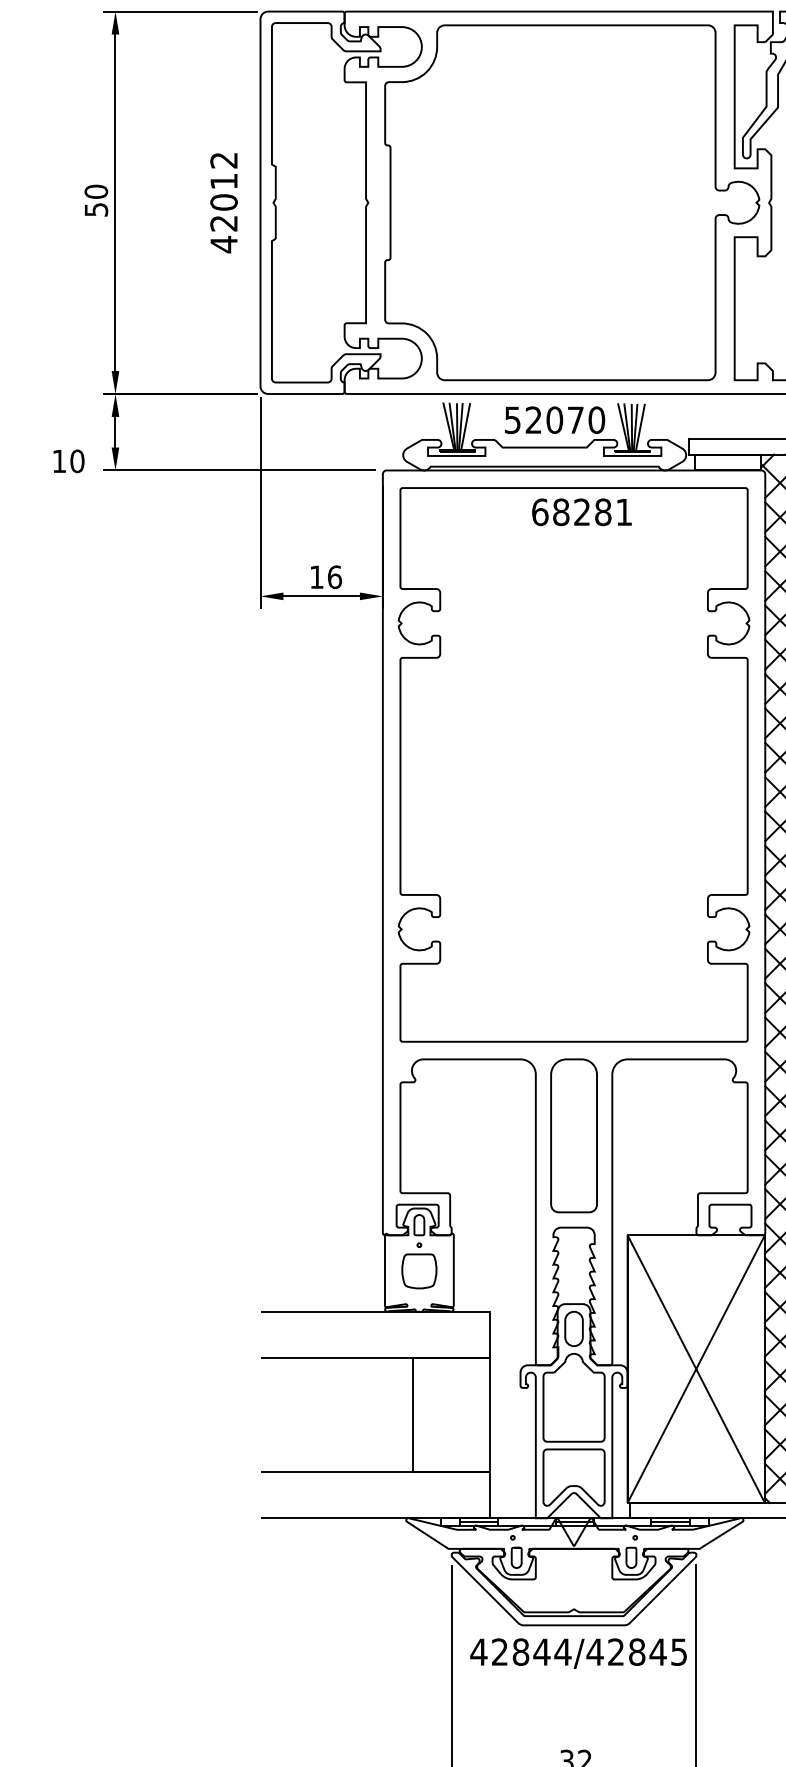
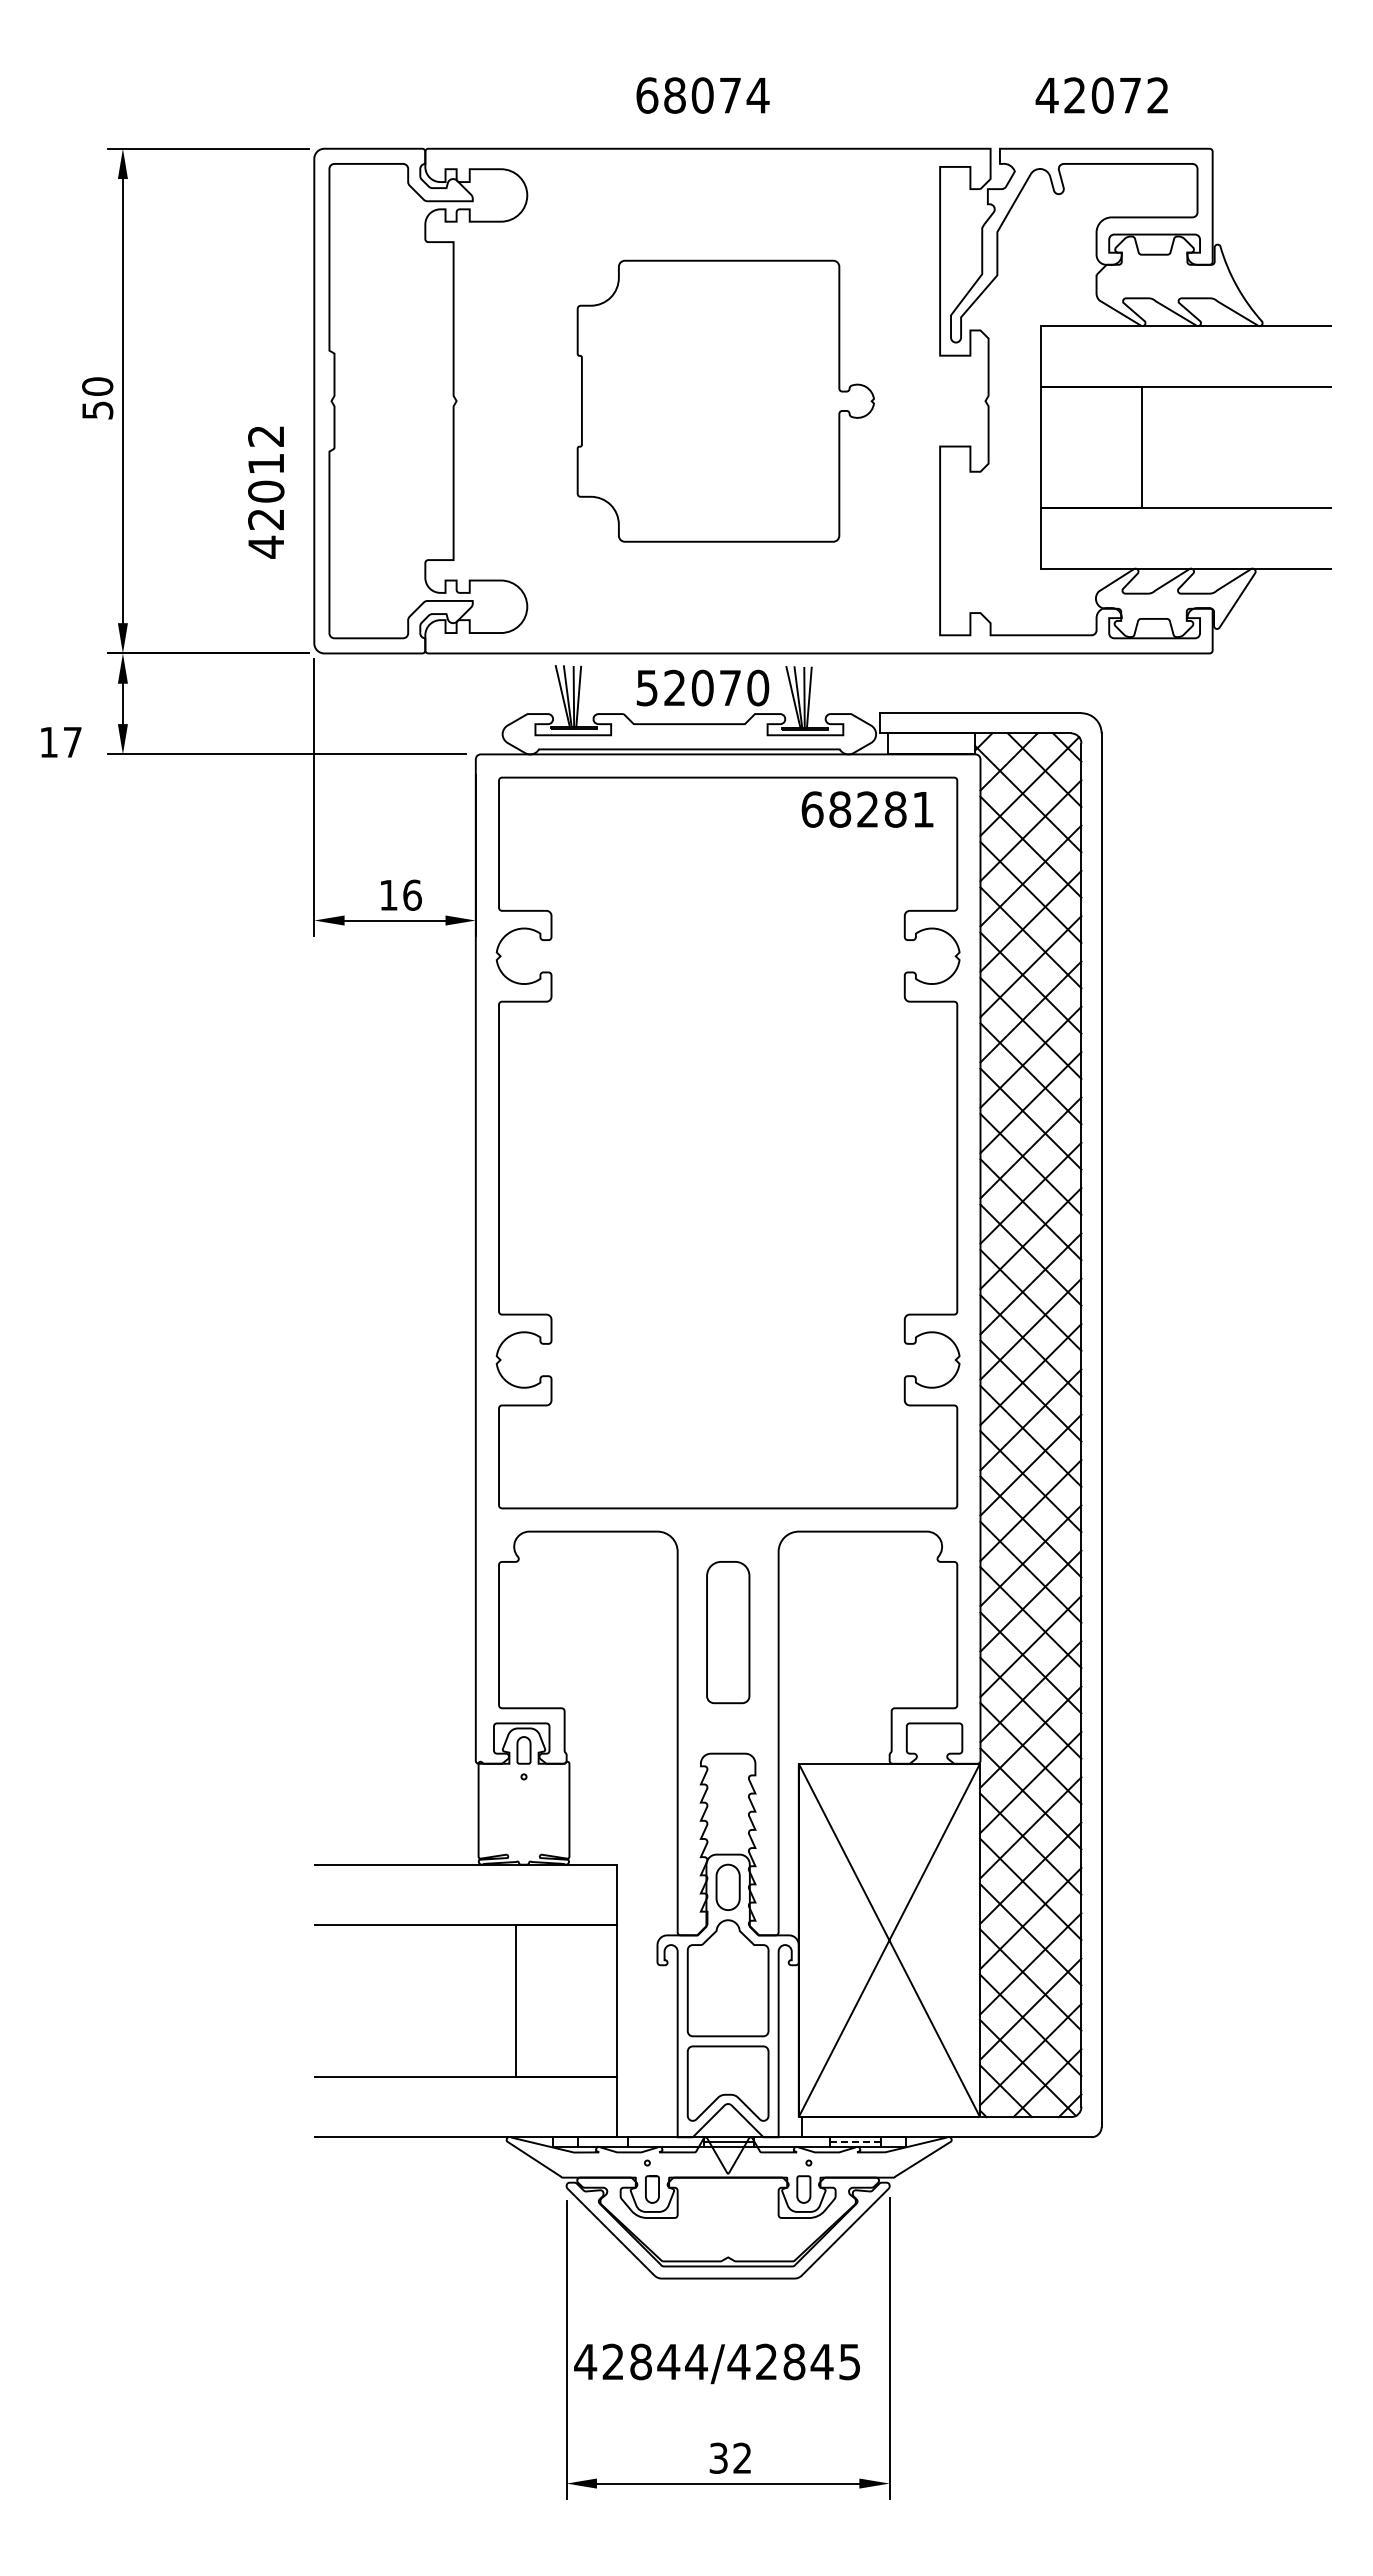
text: (224, 203) -> (266, 492), moved
part: (572, 203) -> (725, 401), size x0.6
line: (465, 426) -> (584, 696), removed
line: (640, 427) -> (815, 697), removed
text: (77, 460) -> (72, 741), 10 -> 17
text: (581, 512) -> (867, 809), moved
part: (574, 1135) -> (728, 1632), size x0.7
part: (419, 1271) -> (523, 1811), removed
line: (478, 1522) -> (602, 2142), removed
line: (670, 1522) -> (855, 2142), solid -> dashed
text: (578, 1653) -> (716, 2363), moved

